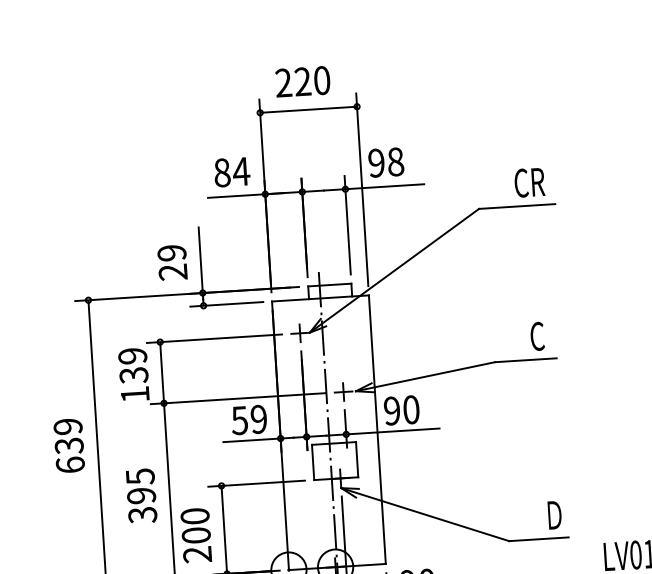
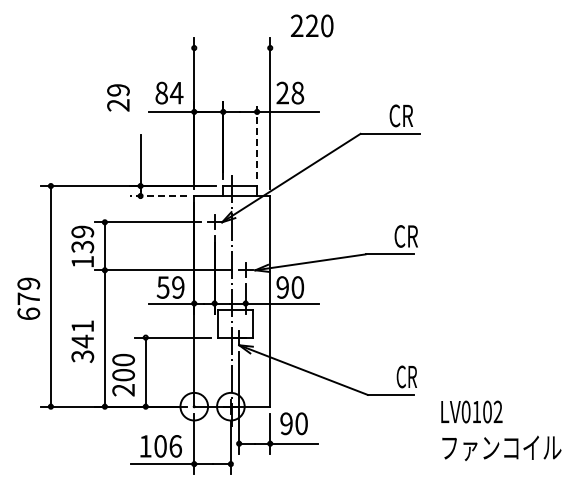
text: (303, 81) -> (312, 25), moved
line: (307, 110) -> (231, 48), removed
text: (376, 163) -> (282, 93), 98 -> 28
line: (348, 225) -> (257, 140), solid -> dashed
text: (172, 262) -> (118, 97), moved
line: (226, 304) -> (158, 196), solid -> dashed
text: (553, 335) -> (412, 236), C -> CR
text: (68, 445) -> (28, 298), 639 -> 679
text: (140, 486) -> (82, 334), 395 -> 341
text: (557, 514) -> (406, 376), Ｄ -> CR

